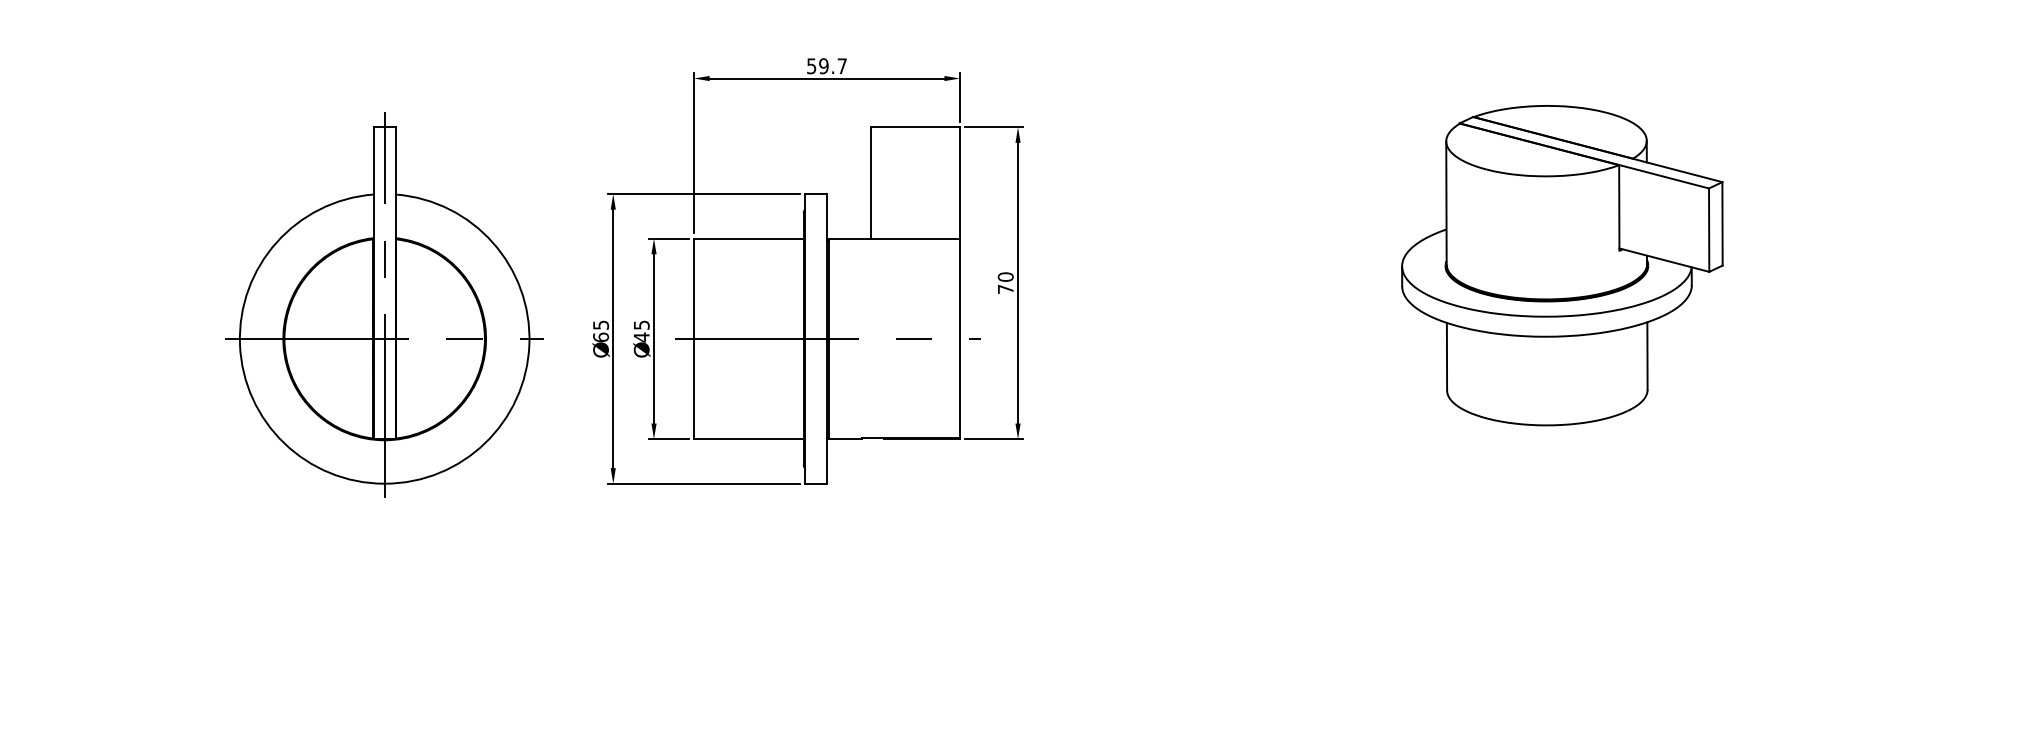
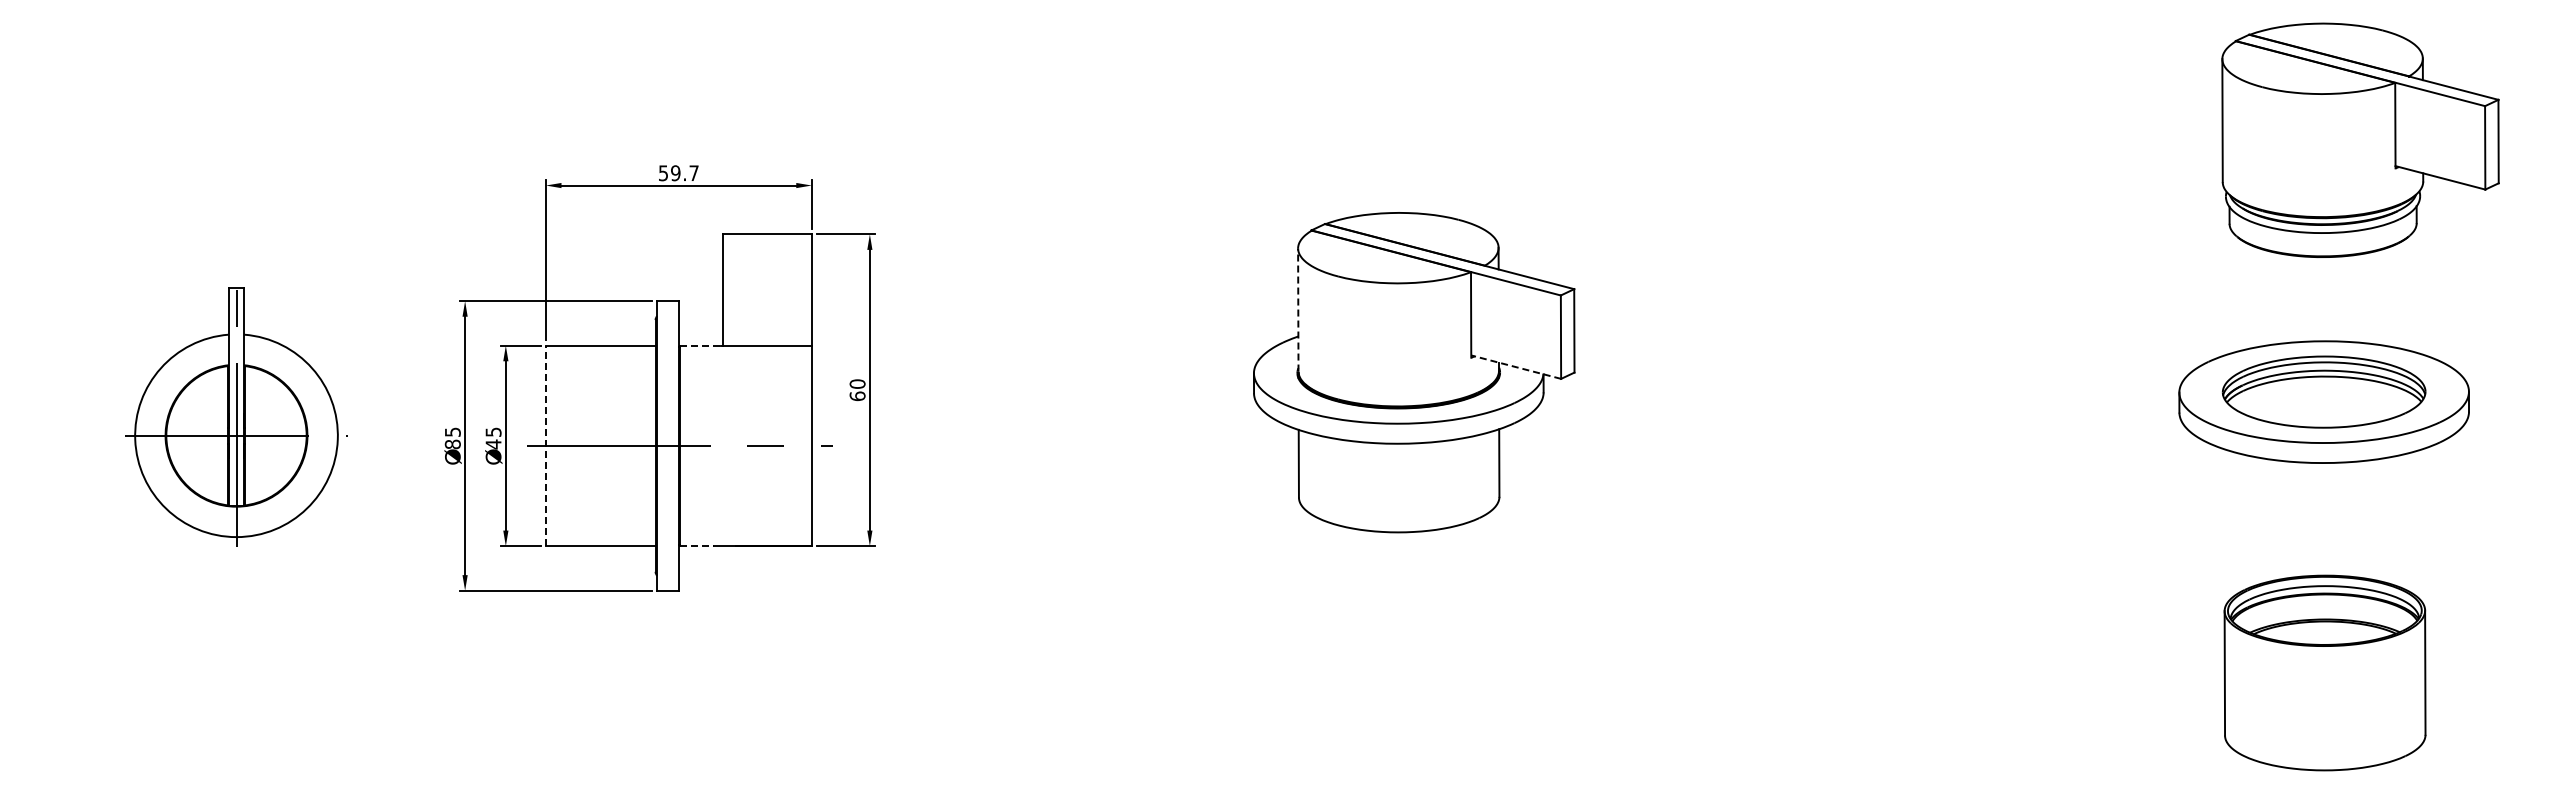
line: (1446, 203) -> (1298, 310), solid -> dashed
line: (848, 238) -> (700, 345), solid -> dashed
line: (1663, 260) -> (1515, 367), solid -> dashed
text: (1005, 289) -> (857, 396), 70 -> 60
part: (384, 304) -> (236, 411), size x0.7
text: (600, 337) -> (452, 444), 65 -> 85
line: (693, 338) -> (545, 445), solid -> dashed
line: (845, 439) -> (697, 546), solid -> dashed

